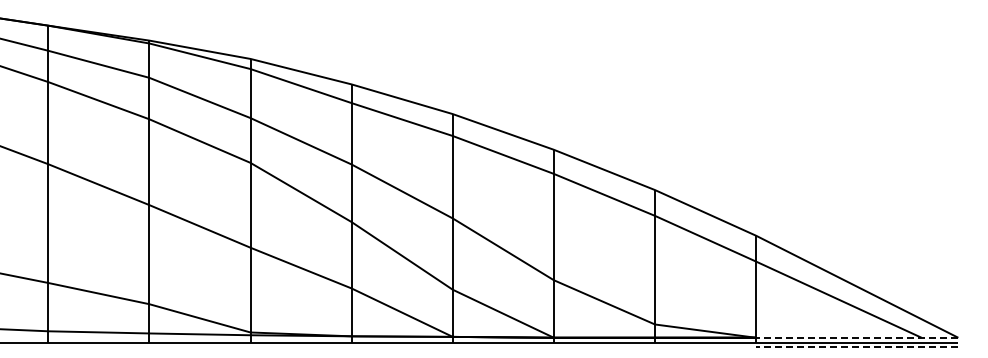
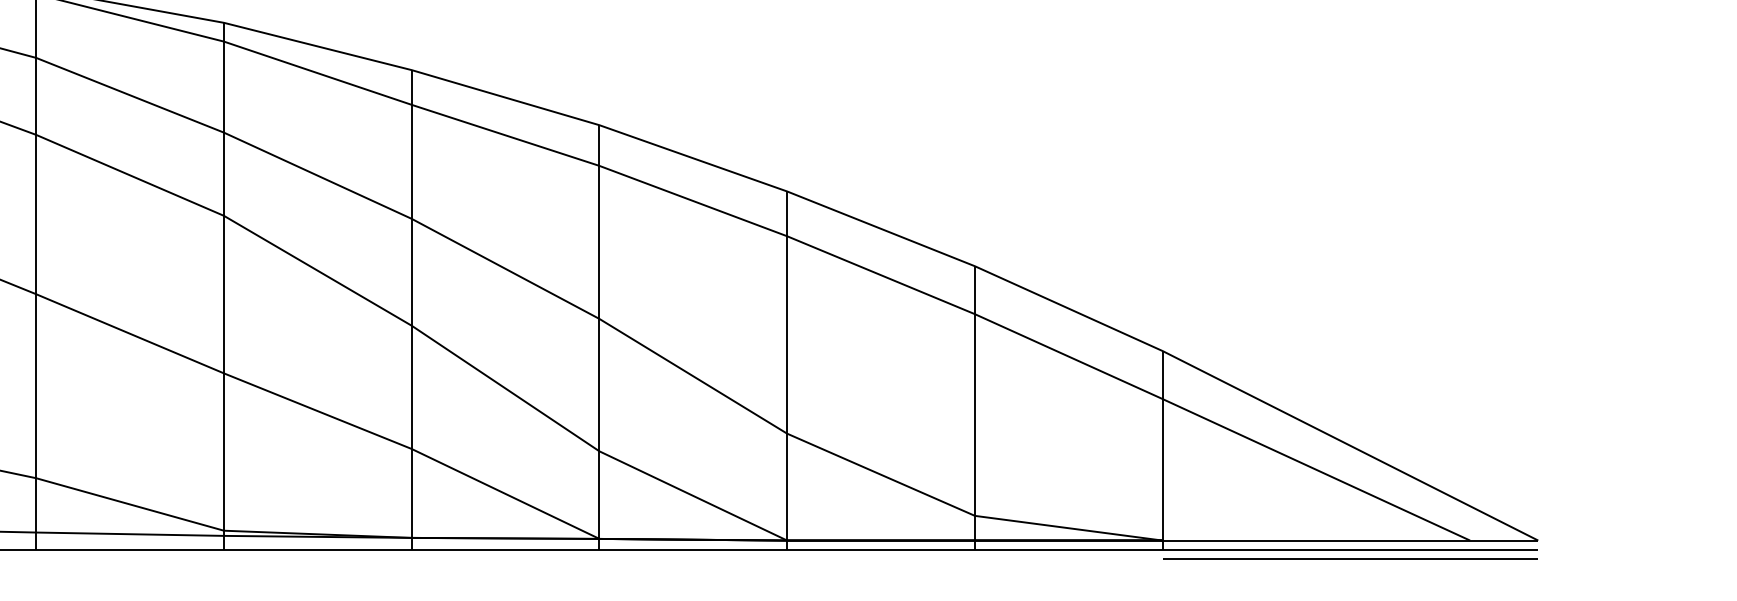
line: (856, 337) -> (1349, 540), dashed -> solid
line: (856, 347) -> (1349, 558), dashed -> solid

